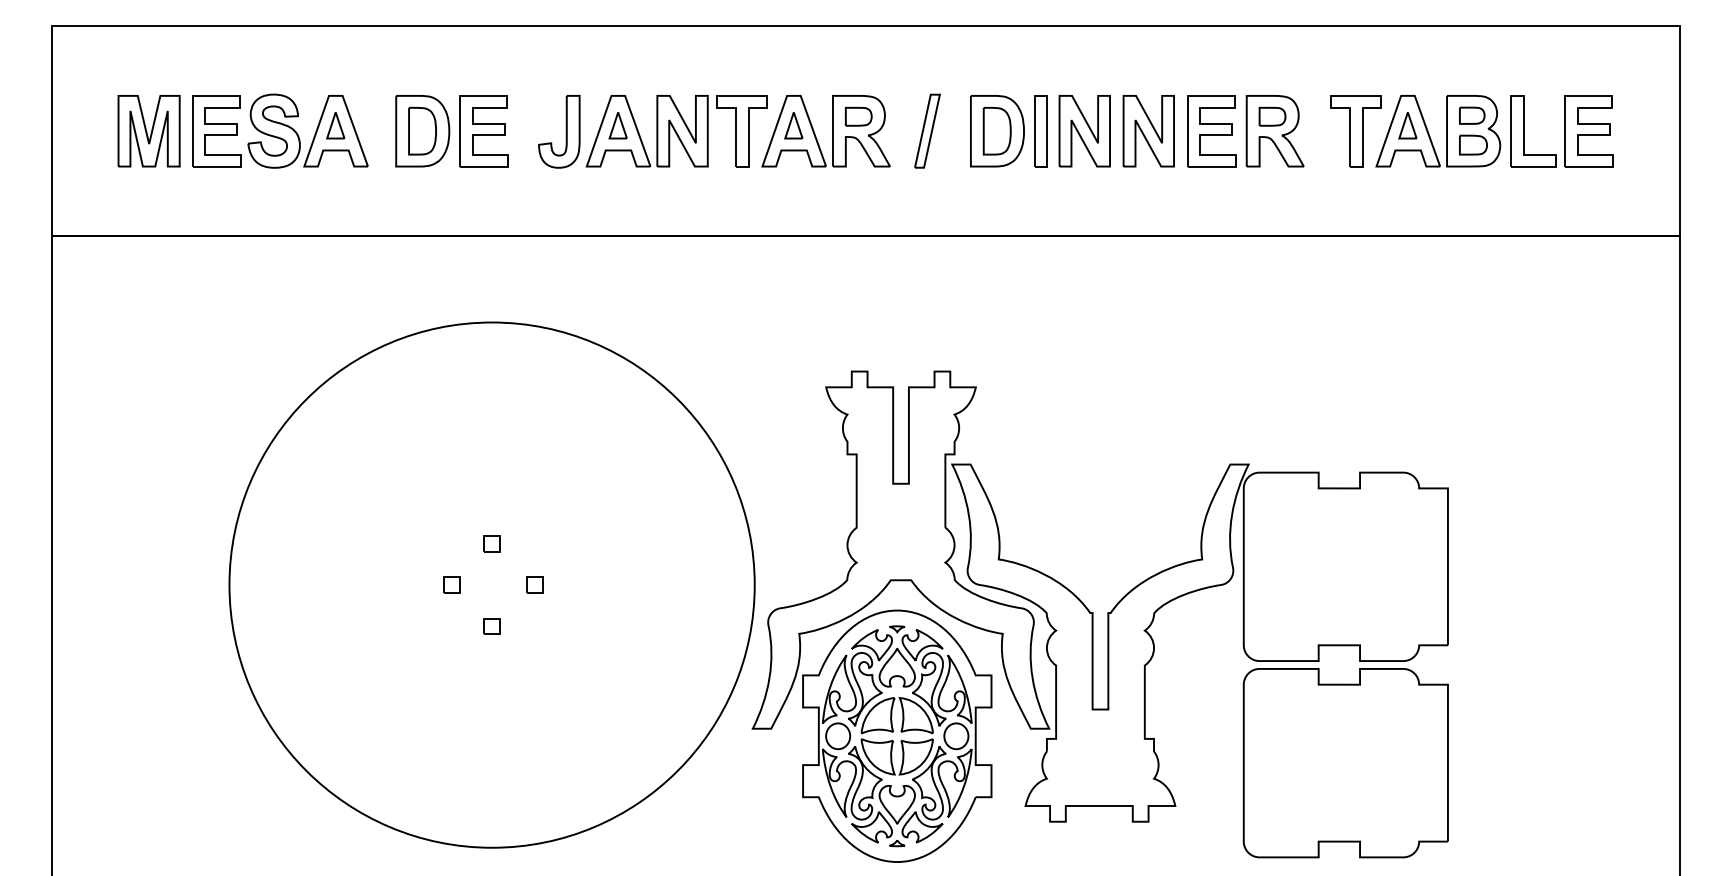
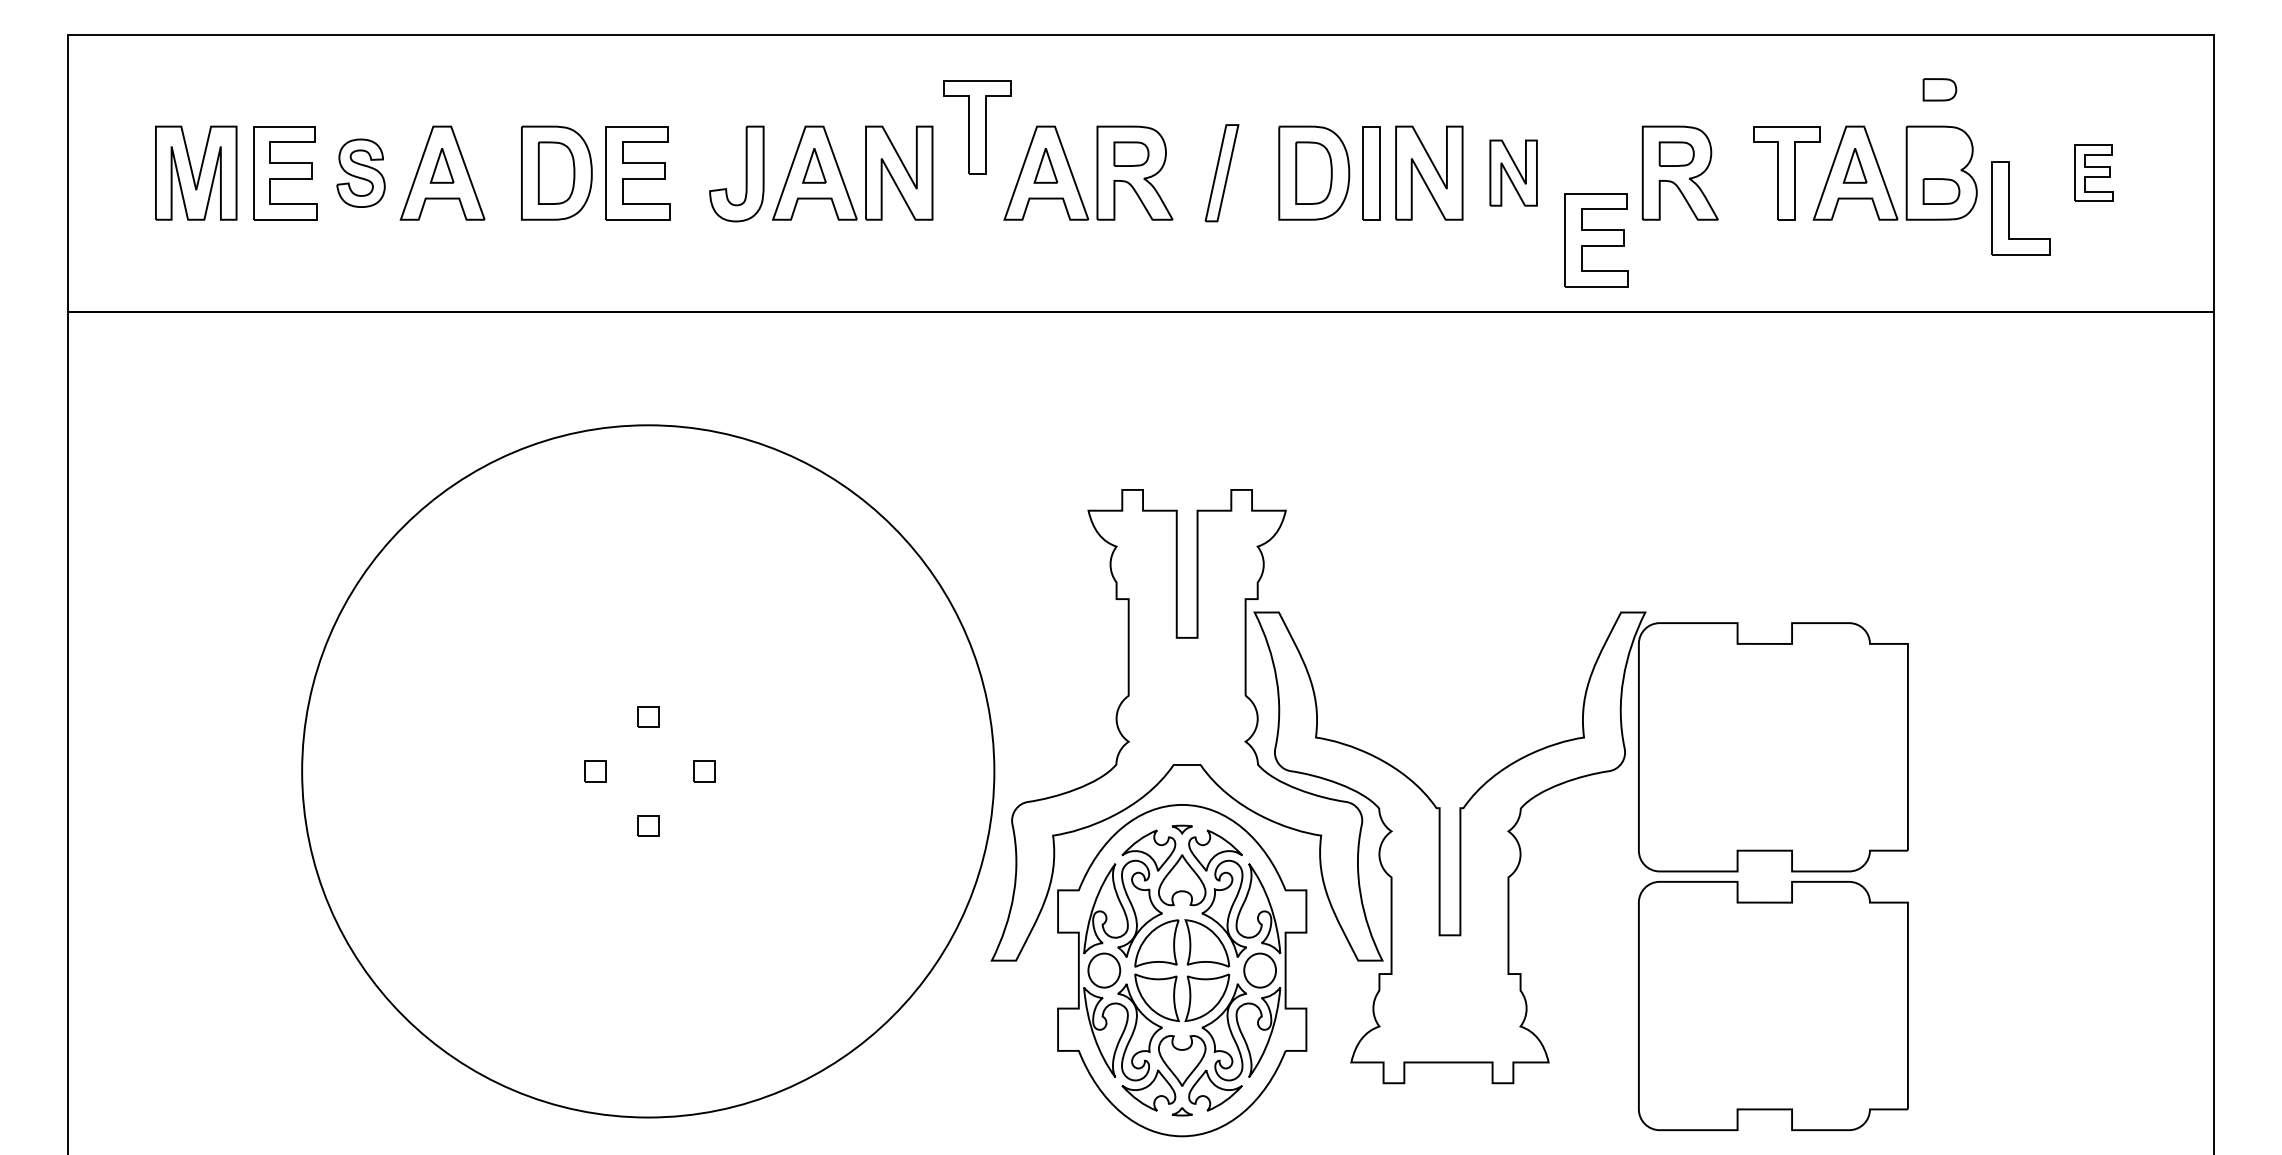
part: (1471, 115) -> (1939, 89), moved
part: (1148, 130) -> (1513, 172), size x0.7
part: (273, 131) -> (360, 173), size x0.7
part: (741, 131) -> (977, 127), moved
part: (1211, 131) -> (1596, 240), moved
part: (1525, 131) -> (2009, 208), moved
part: (1588, 131) -> (2093, 173), size x0.6

